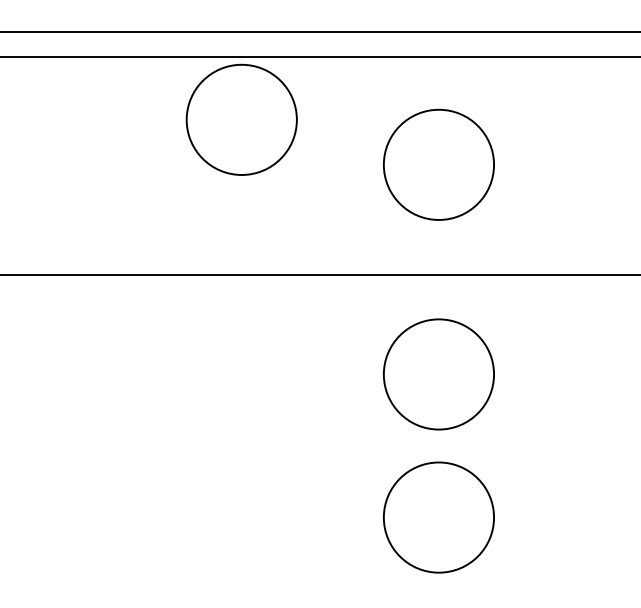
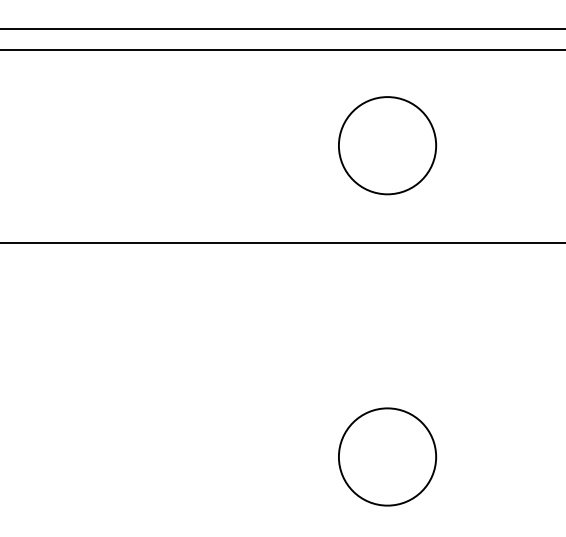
circle: (241, 119) -> (213, 105), removed
circle: (438, 374) -> (387, 330), removed

